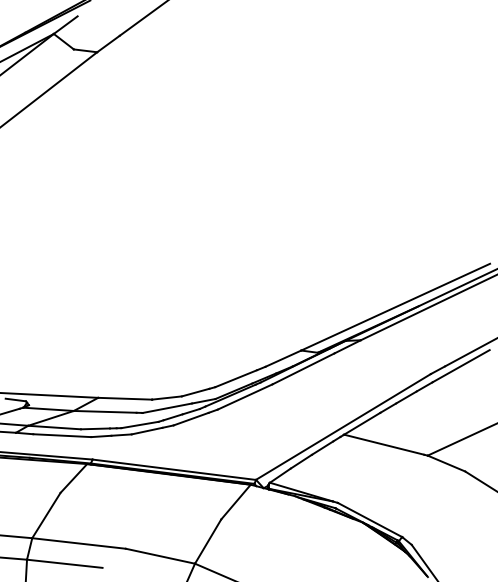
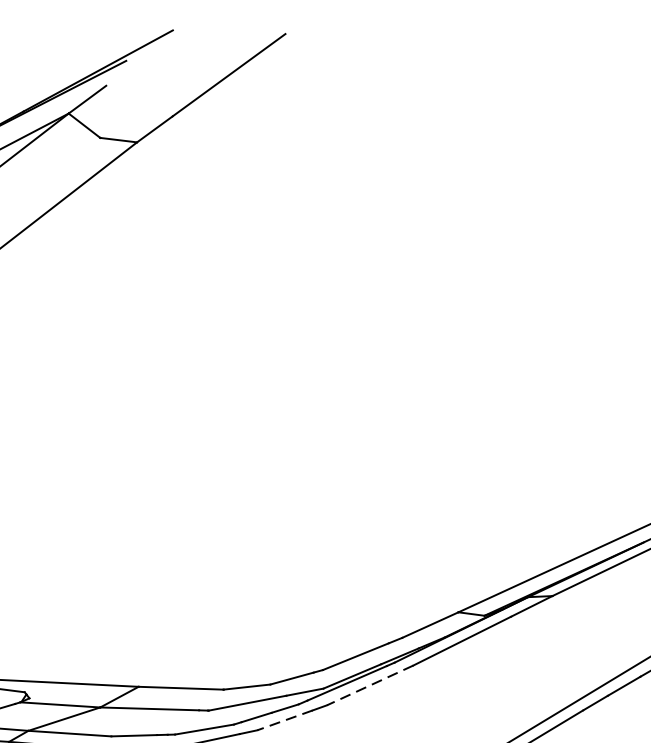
line: (244, 397) -> (369, 686), solid -> dashed
line: (191, 419) -> (285, 720), solid -> dashed

